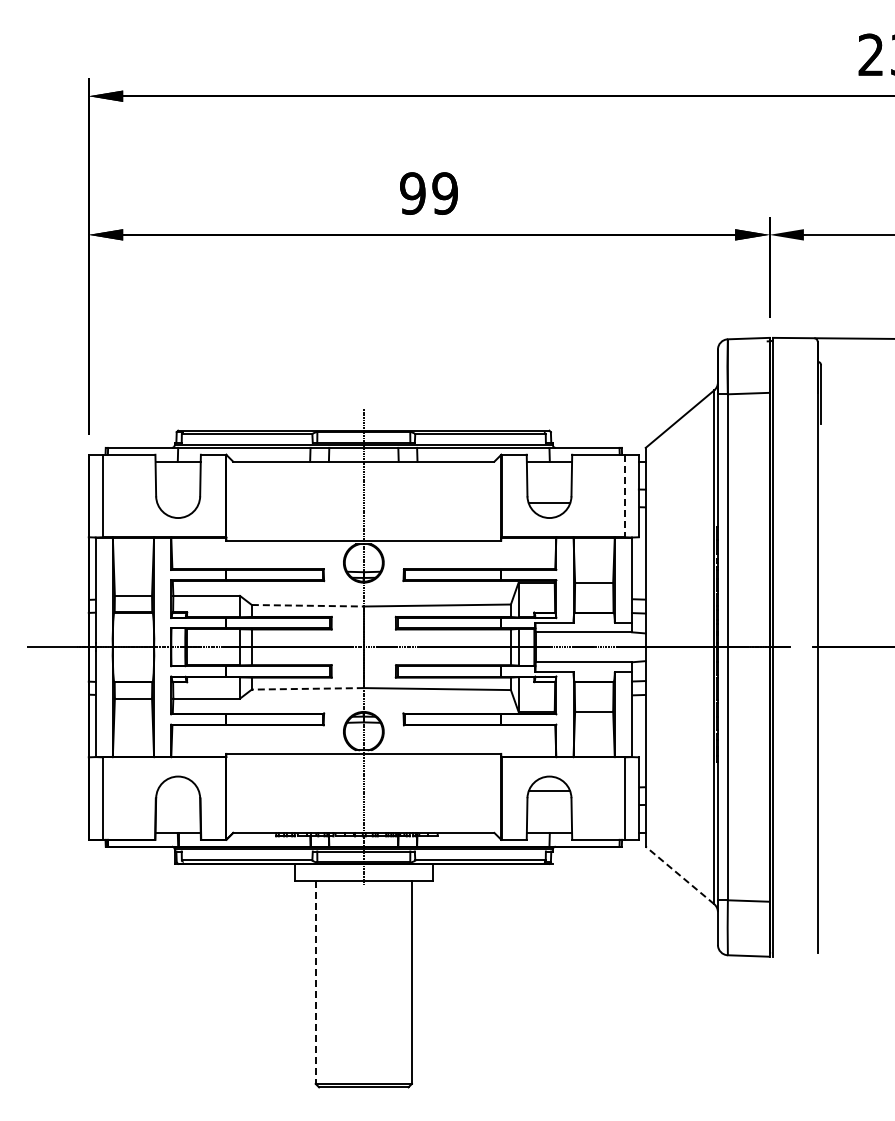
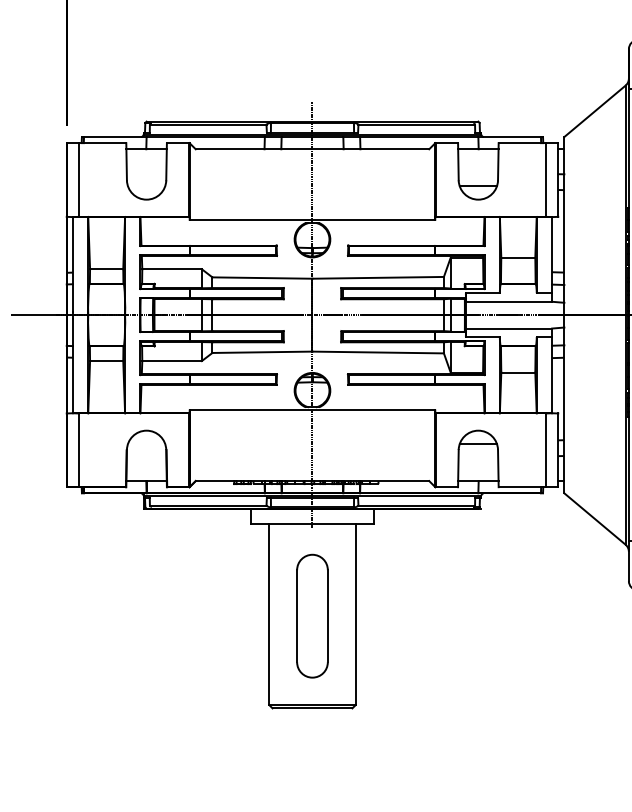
line: (625, 496) -> (546, 180), dashed -> solid
line: (307, 605) -> (262, 277), dashed -> solid
line: (307, 688) -> (262, 351), dashed -> solid
line: (679, 875) -> (594, 519), dashed -> solid
line: (315, 983) -> (269, 615), dashed -> solid
part: (363, 983) -> (312, 615), added

